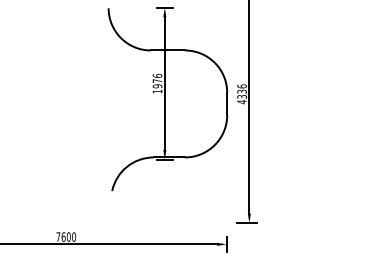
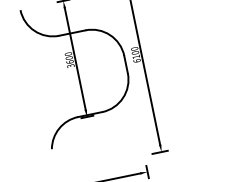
text: (157, 83) -> (69, 59), 1976 -> 3600
text: (241, 94) -> (135, 55), 4336 -> 6100

